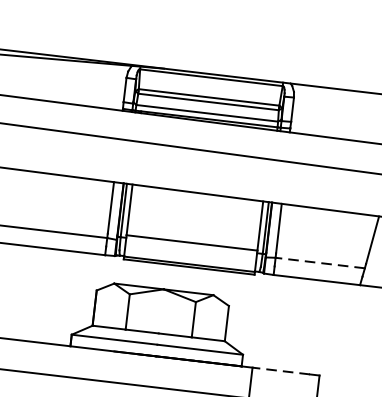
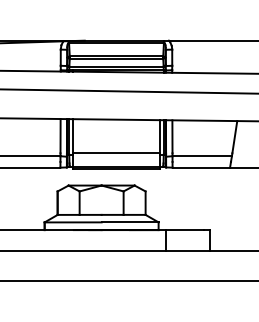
line: (320, 263) -> (202, 156), dashed -> solid
line: (280, 371) -> (184, 230), dashed -> solid

